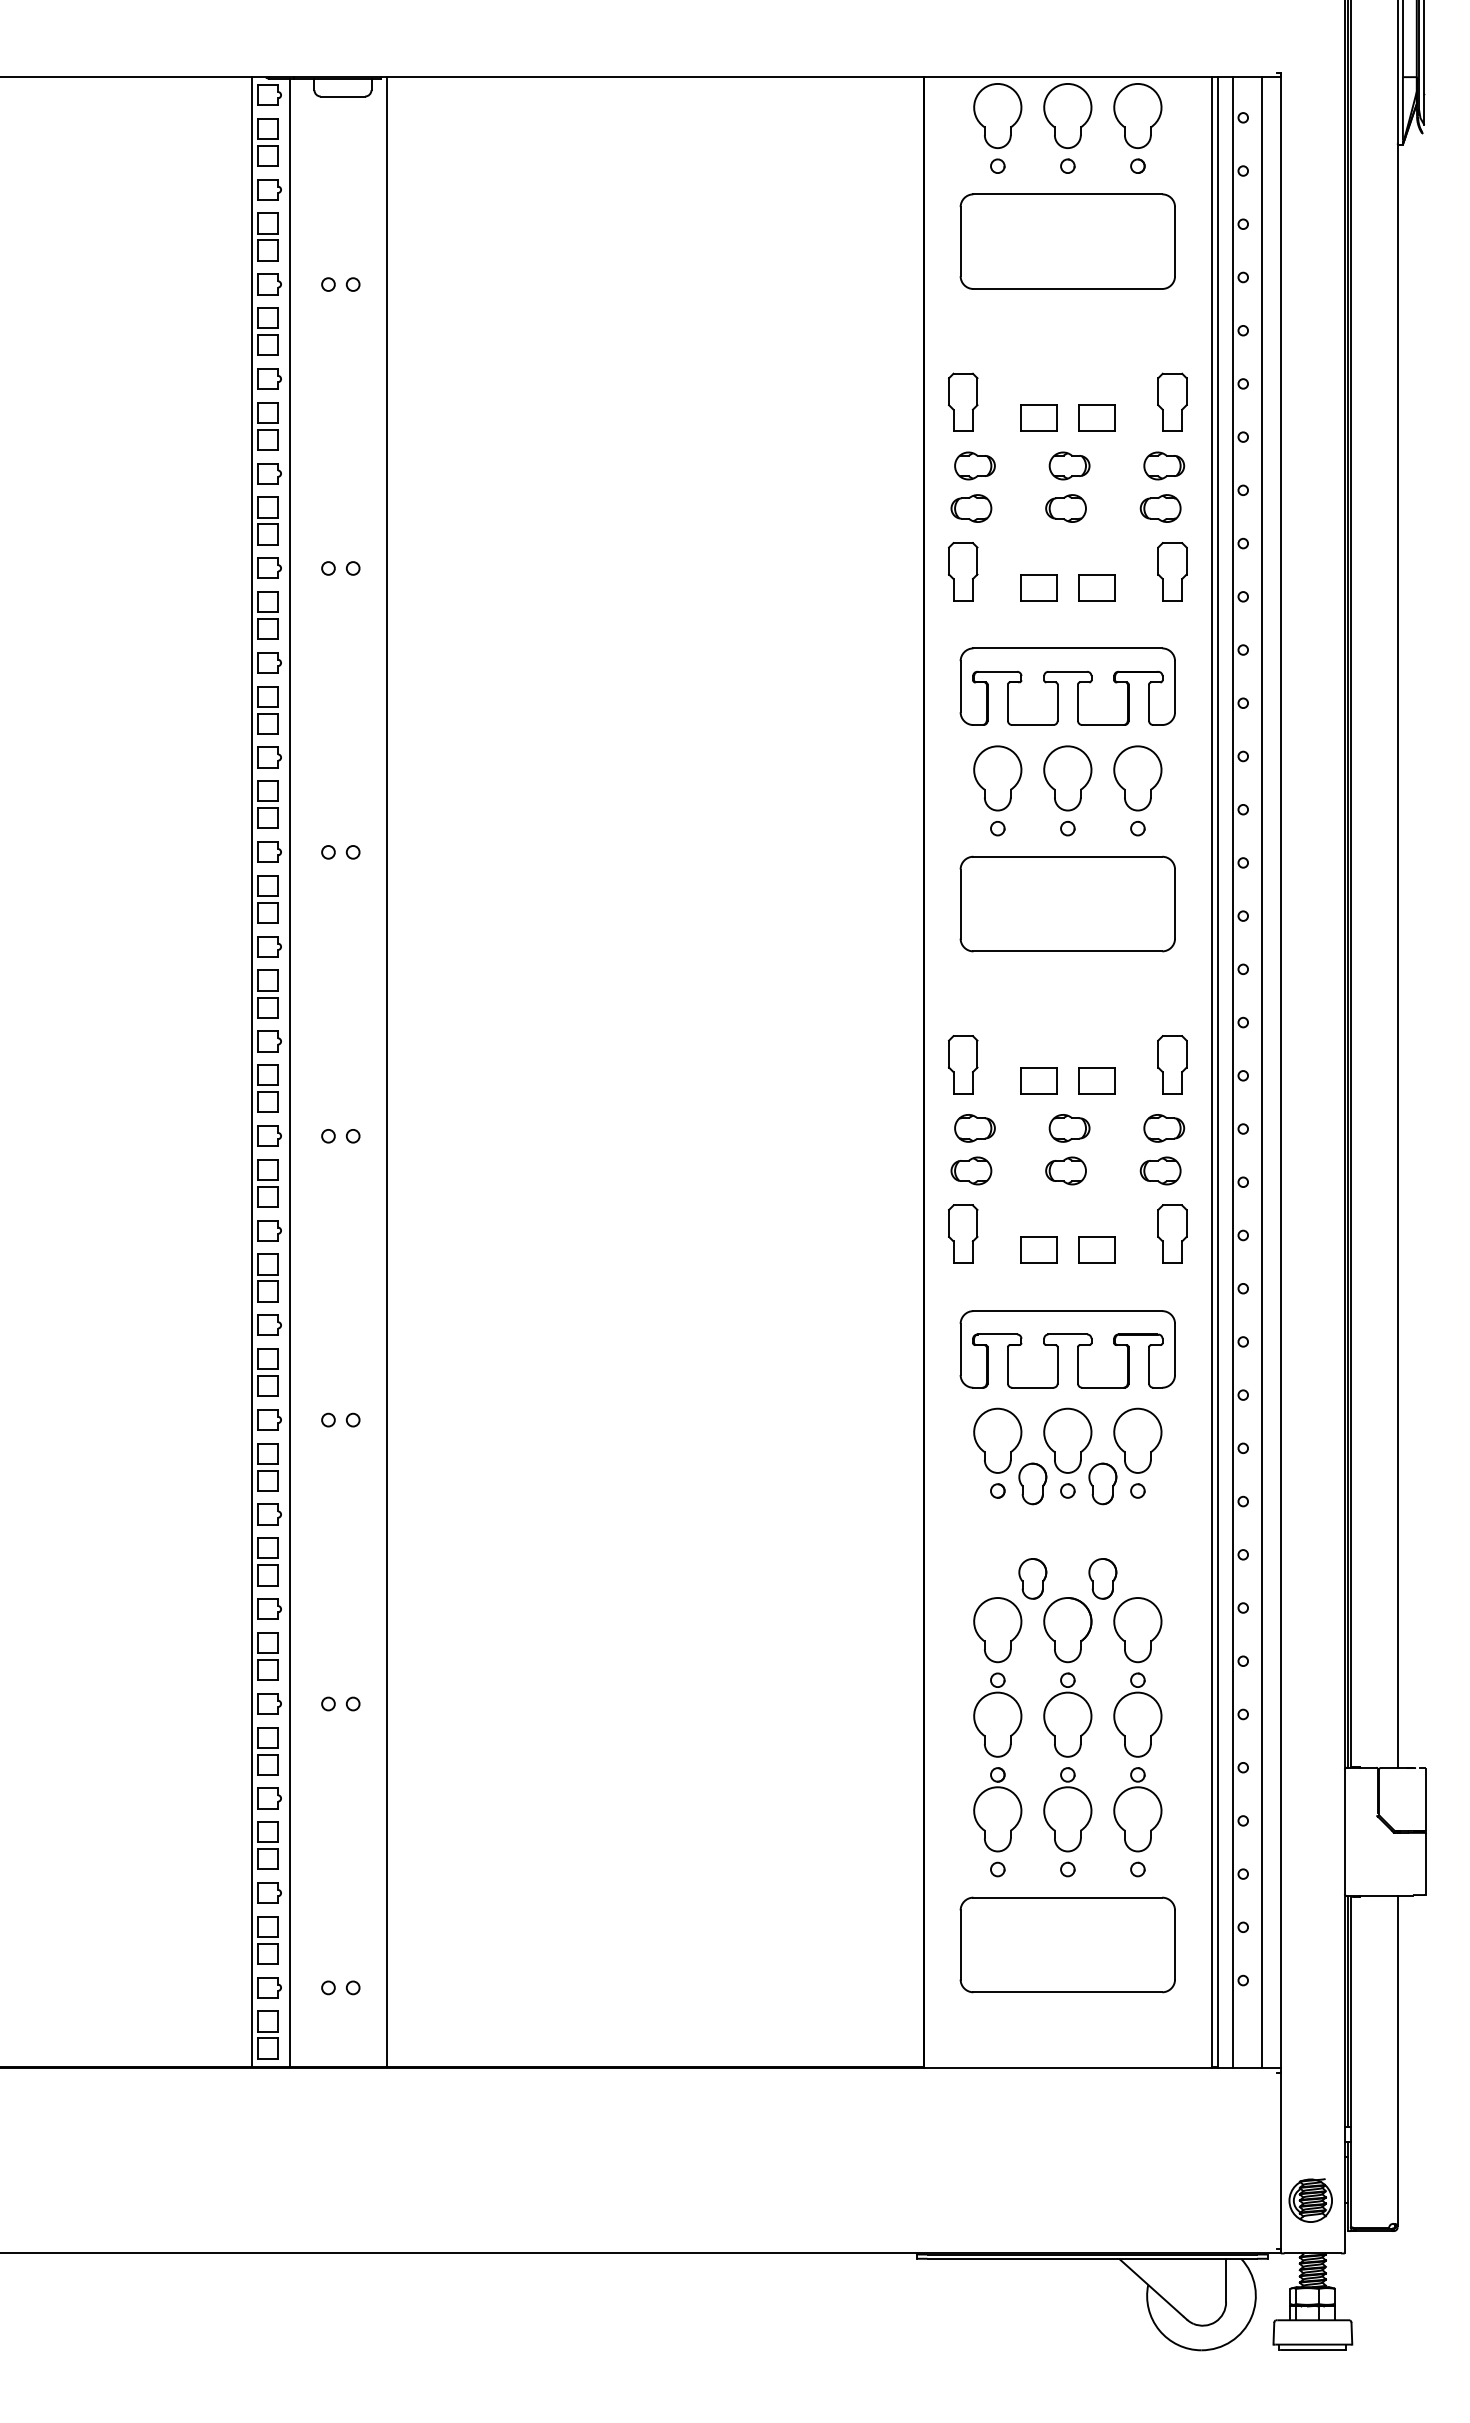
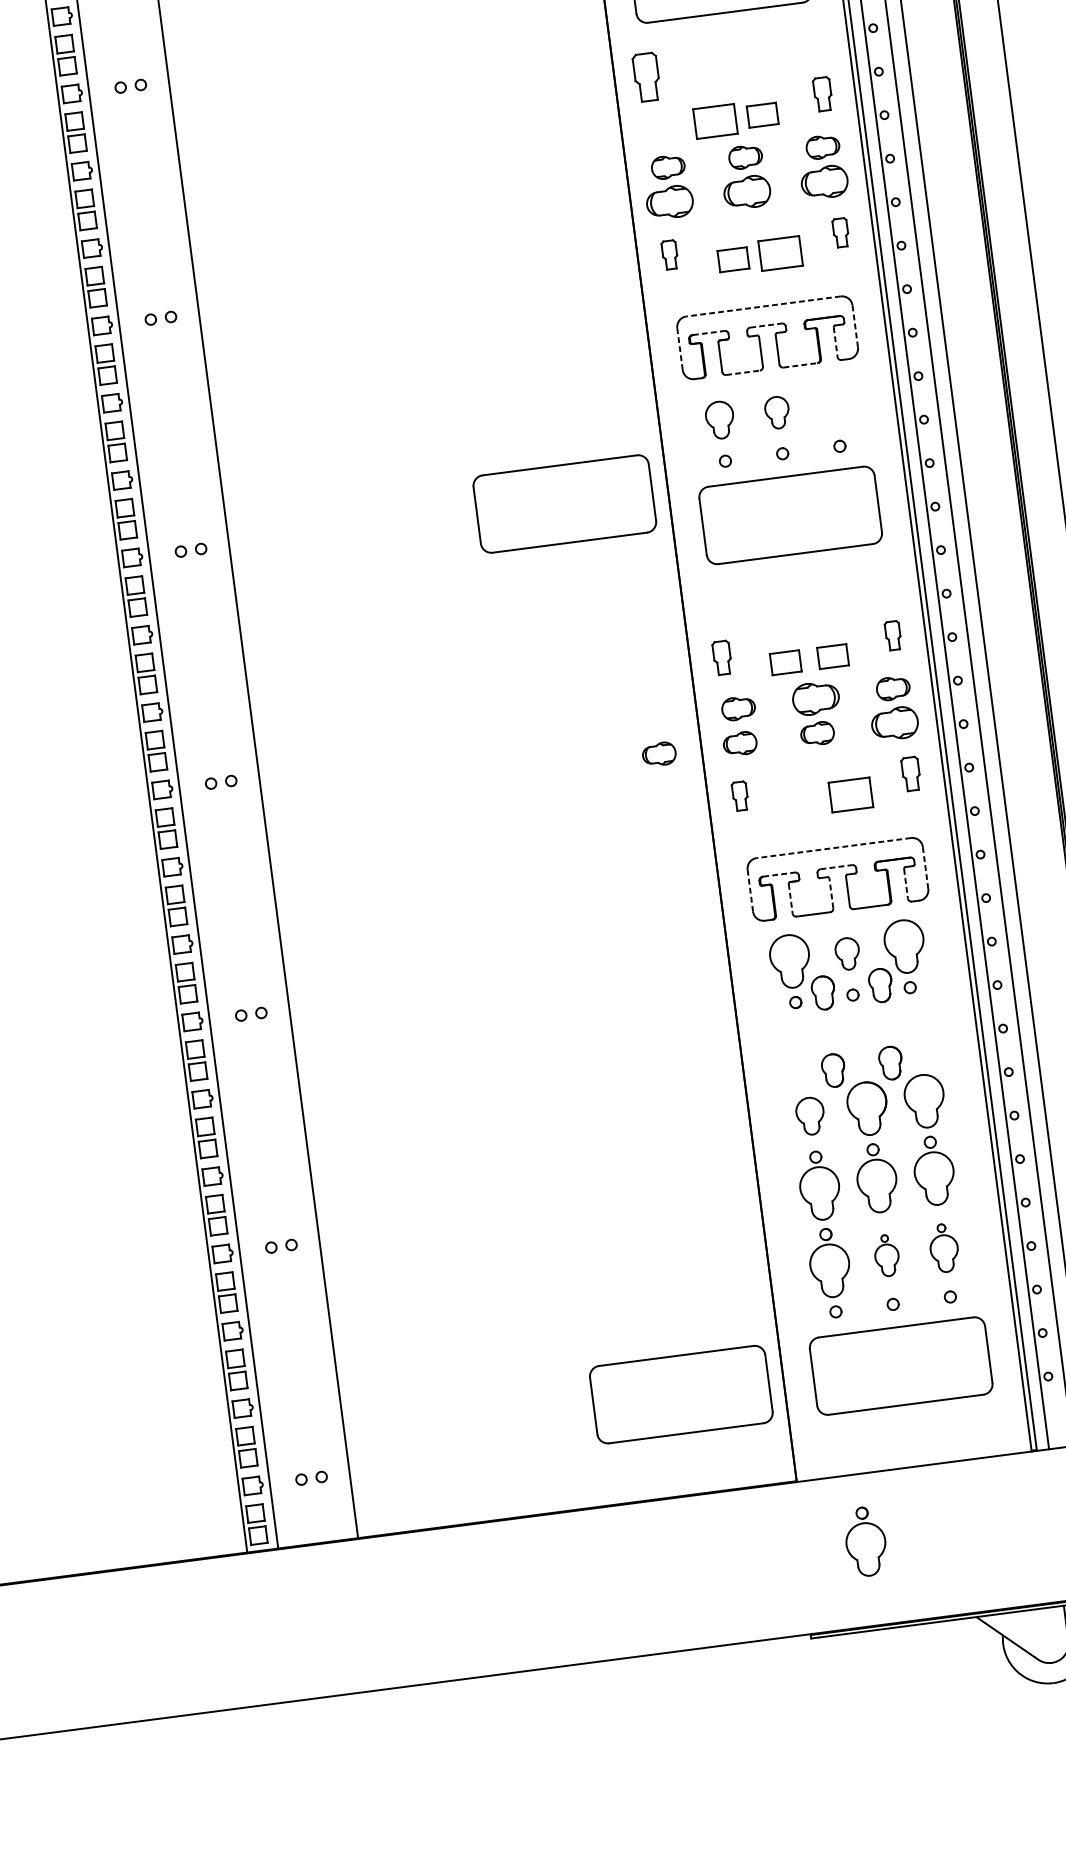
part: (963, 401) -> (646, 76), moved
part: (1172, 401) -> (822, 93), size x0.7
part: (1038, 417) -> (715, 120), size x1.4
part: (971, 508) -> (669, 202), size x1.4
part: (1065, 508) -> (746, 192), size x1.4
part: (1160, 508) -> (824, 182), size x1.4
part: (963, 571) -> (670, 254), size x0.6
part: (1172, 571) -> (840, 232), size x0.6
part: (1096, 587) -> (780, 253), size x1.4
line: (1067, 648) -> (763, 306), solid -> dashed
line: (998, 671) -> (709, 332), solid -> dashed
line: (1068, 671) -> (766, 325), solid -> dashed
line: (960, 686) -> (679, 349), solid -> dashed
line: (1175, 686) -> (855, 326), solid -> dashed
line: (1149, 703) -> (836, 342), solid -> dashed
line: (1032, 725) -> (742, 373), solid -> dashed
line: (1103, 725) -> (800, 365), solid -> dashed
part: (997, 778) -> (719, 420), size x0.7
part: (1067, 778) -> (777, 412), size x0.6
part: (1137, 778) -> (834, 405), removed
part: (797, 854) -> (564, 503), added
part: (963, 1064) -> (722, 657), size x0.7
part: (1172, 1064) -> (893, 635), size x0.6
part: (1069, 1128) -> (815, 698), size x1.4
part: (872, 1170) -> (659, 753), added
part: (1160, 1170) -> (894, 723), size x1.4
part: (963, 1233) -> (740, 795), size x0.6
part: (1172, 1233) -> (911, 773), size x0.7
part: (1038, 1249) -> (803, 800), removed
part: (1096, 1249) -> (850, 794), size x1.4
line: (1067, 1311) -> (833, 848), solid -> dashed
line: (998, 1334) -> (779, 874), solid -> dashed
line: (1068, 1334) -> (836, 867), solid -> dashed
line: (960, 1349) -> (750, 890), solid -> dashed
line: (1175, 1349) -> (925, 868), solid -> dashed
line: (1057, 1364) -> (831, 892), solid -> dashed
line: (1007, 1365) -> (790, 898), solid -> dashed
line: (1149, 1365) -> (906, 883), solid -> dashed
part: (1067, 1440) -> (847, 953), size x0.6
part: (997, 1630) -> (810, 1116), size x0.7
part: (1067, 1809) -> (886, 1255), size x0.6
part: (1137, 1809) -> (943, 1247), size x0.7
part: (798, 1944) -> (681, 1394), added
part: (997, 2150) -> (865, 1541), added

